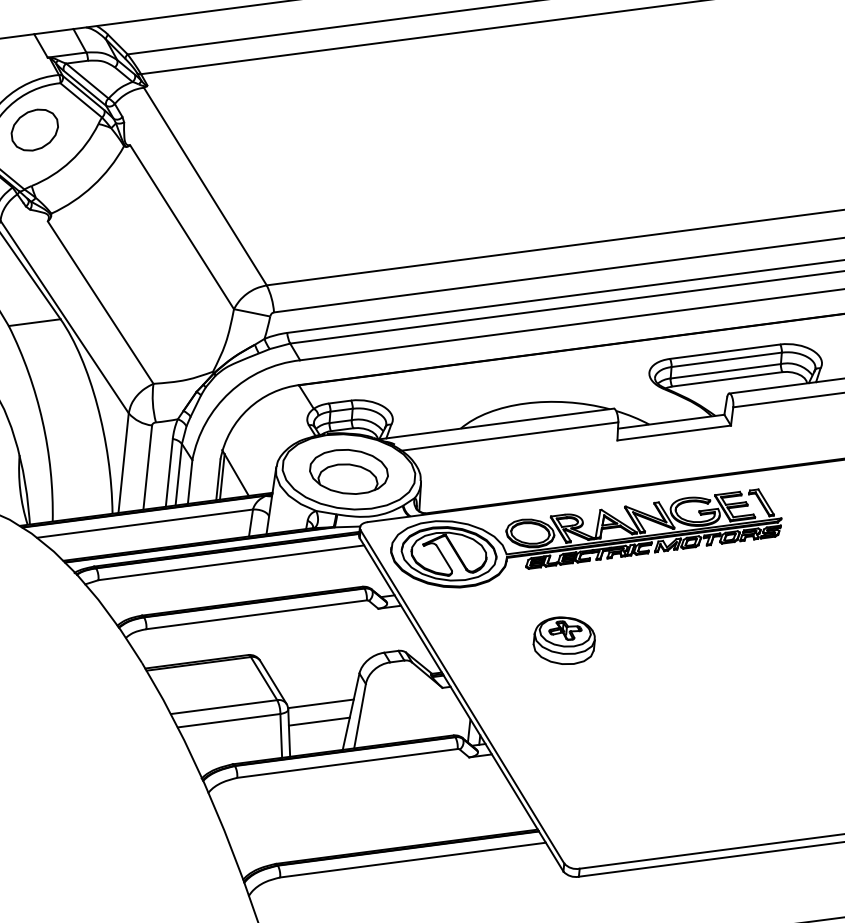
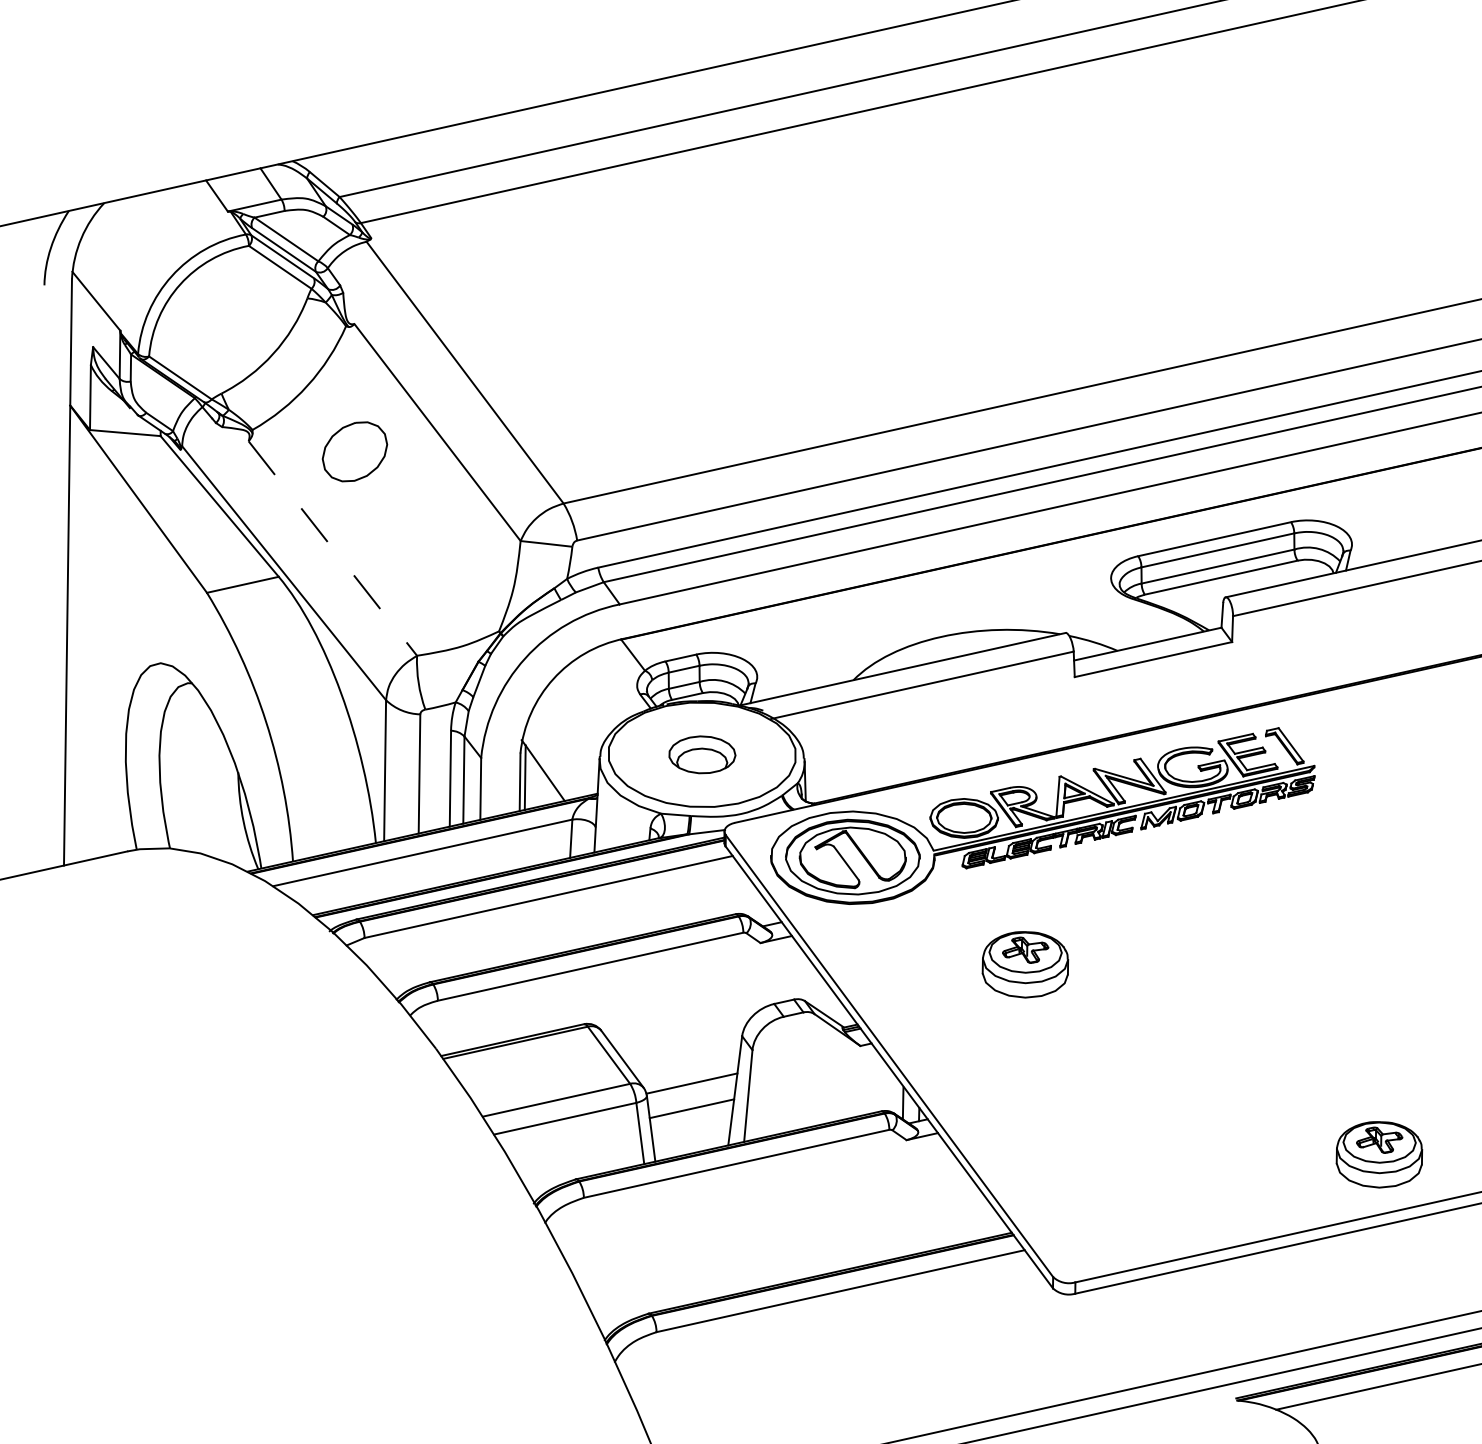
part: (34, 129) -> (354, 451), moved
line: (101, 302) -> (333, 548), solid -> dashed
part: (349, 471) -> (702, 754), size x0.6
part: (802, 797) -> (1379, 1154), added

